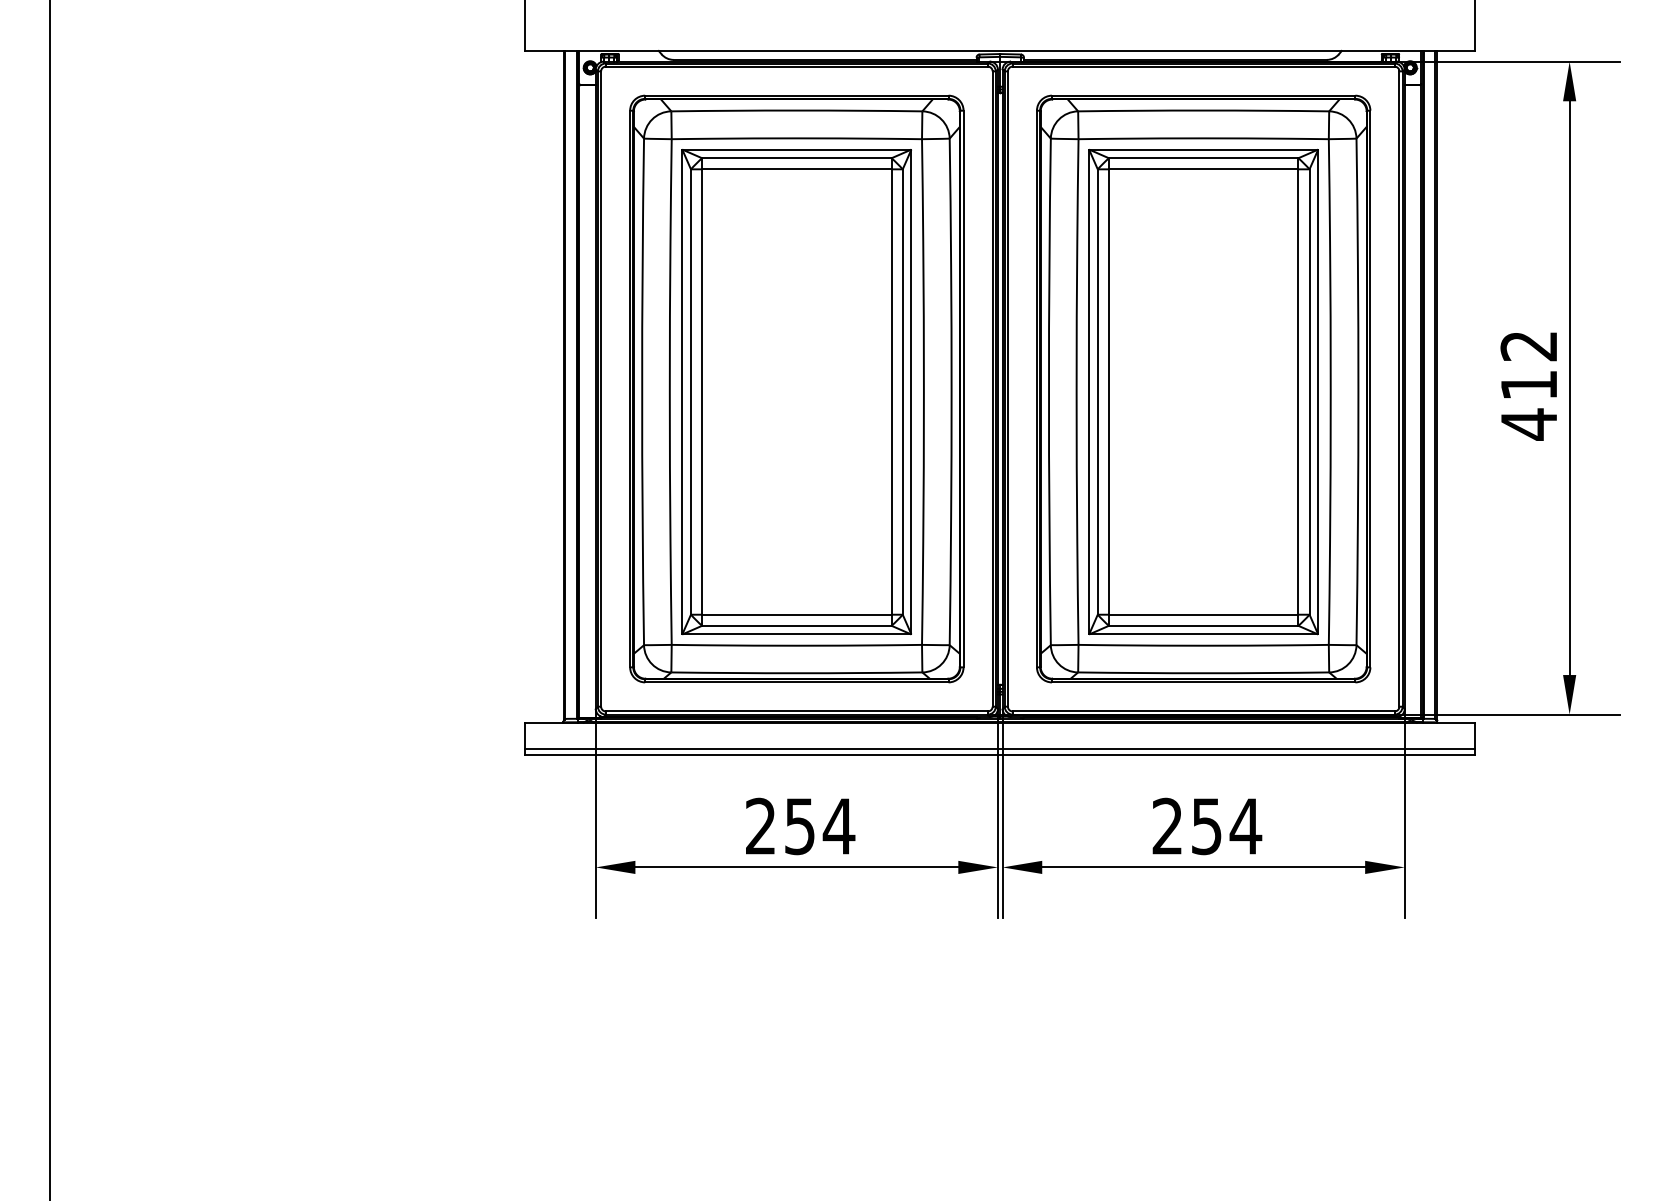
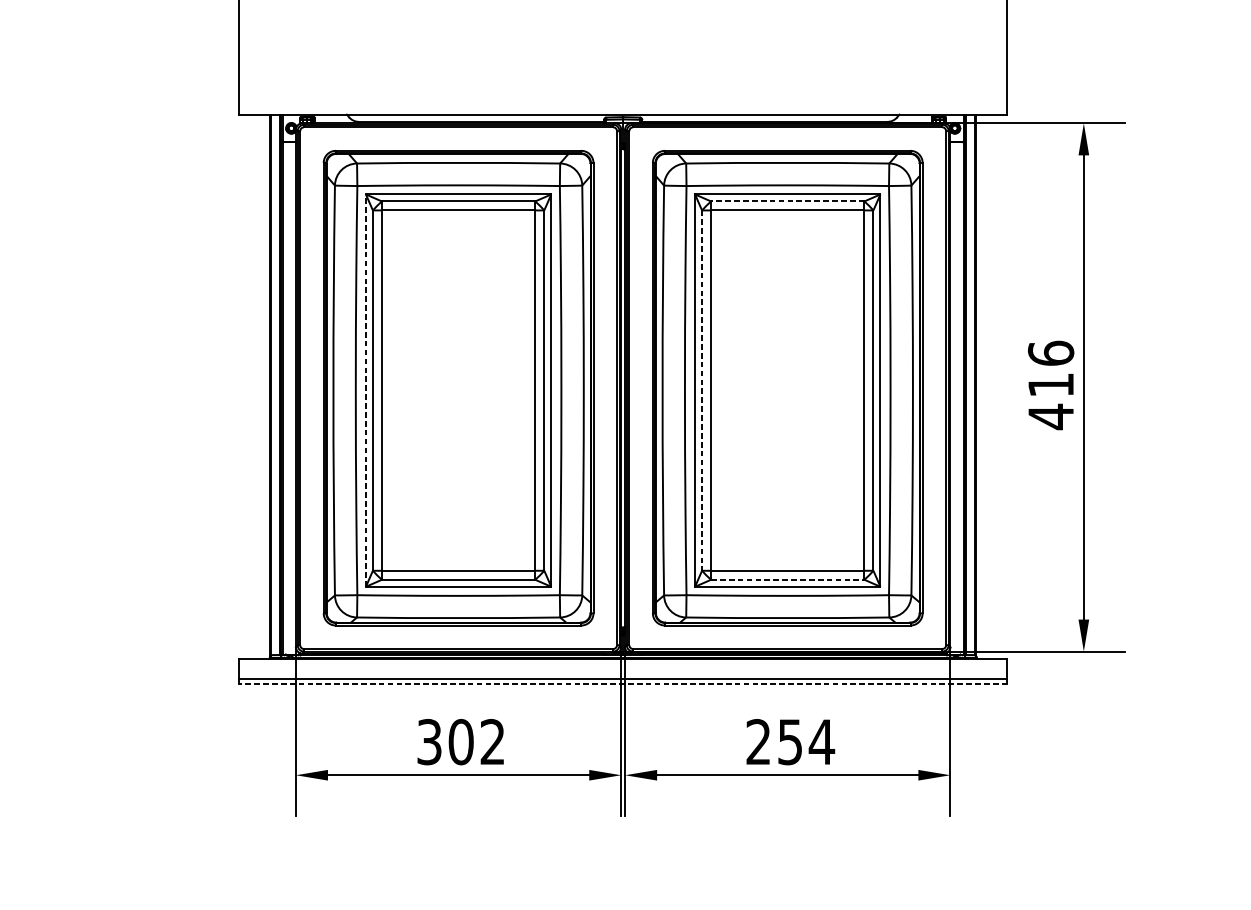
line: (1203, 158) -> (787, 201), solid -> dashed
text: (1528, 345) -> (1050, 352), 412 -> 416
line: (682, 391) -> (366, 390), solid -> dashed
line: (1097, 392) -> (701, 390), solid -> dashed
line: (1203, 625) -> (787, 579), solid -> dashed
line: (1000, 755) -> (623, 684), solid -> dashed
text: (800, 826) -> (461, 742), 254 -> 302

